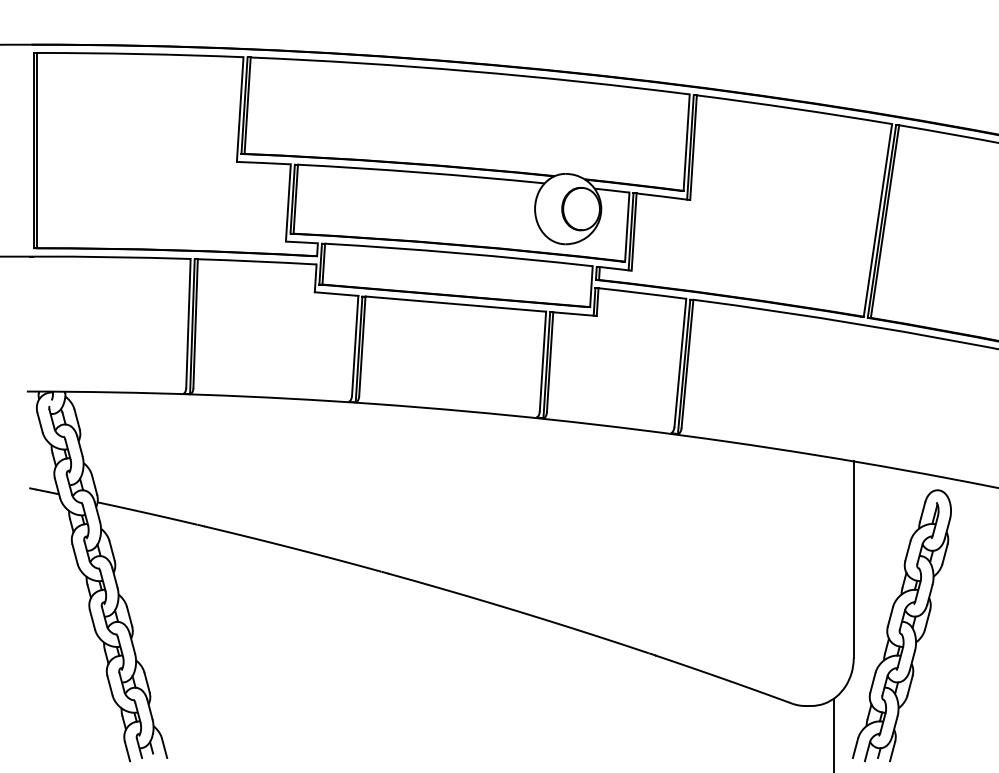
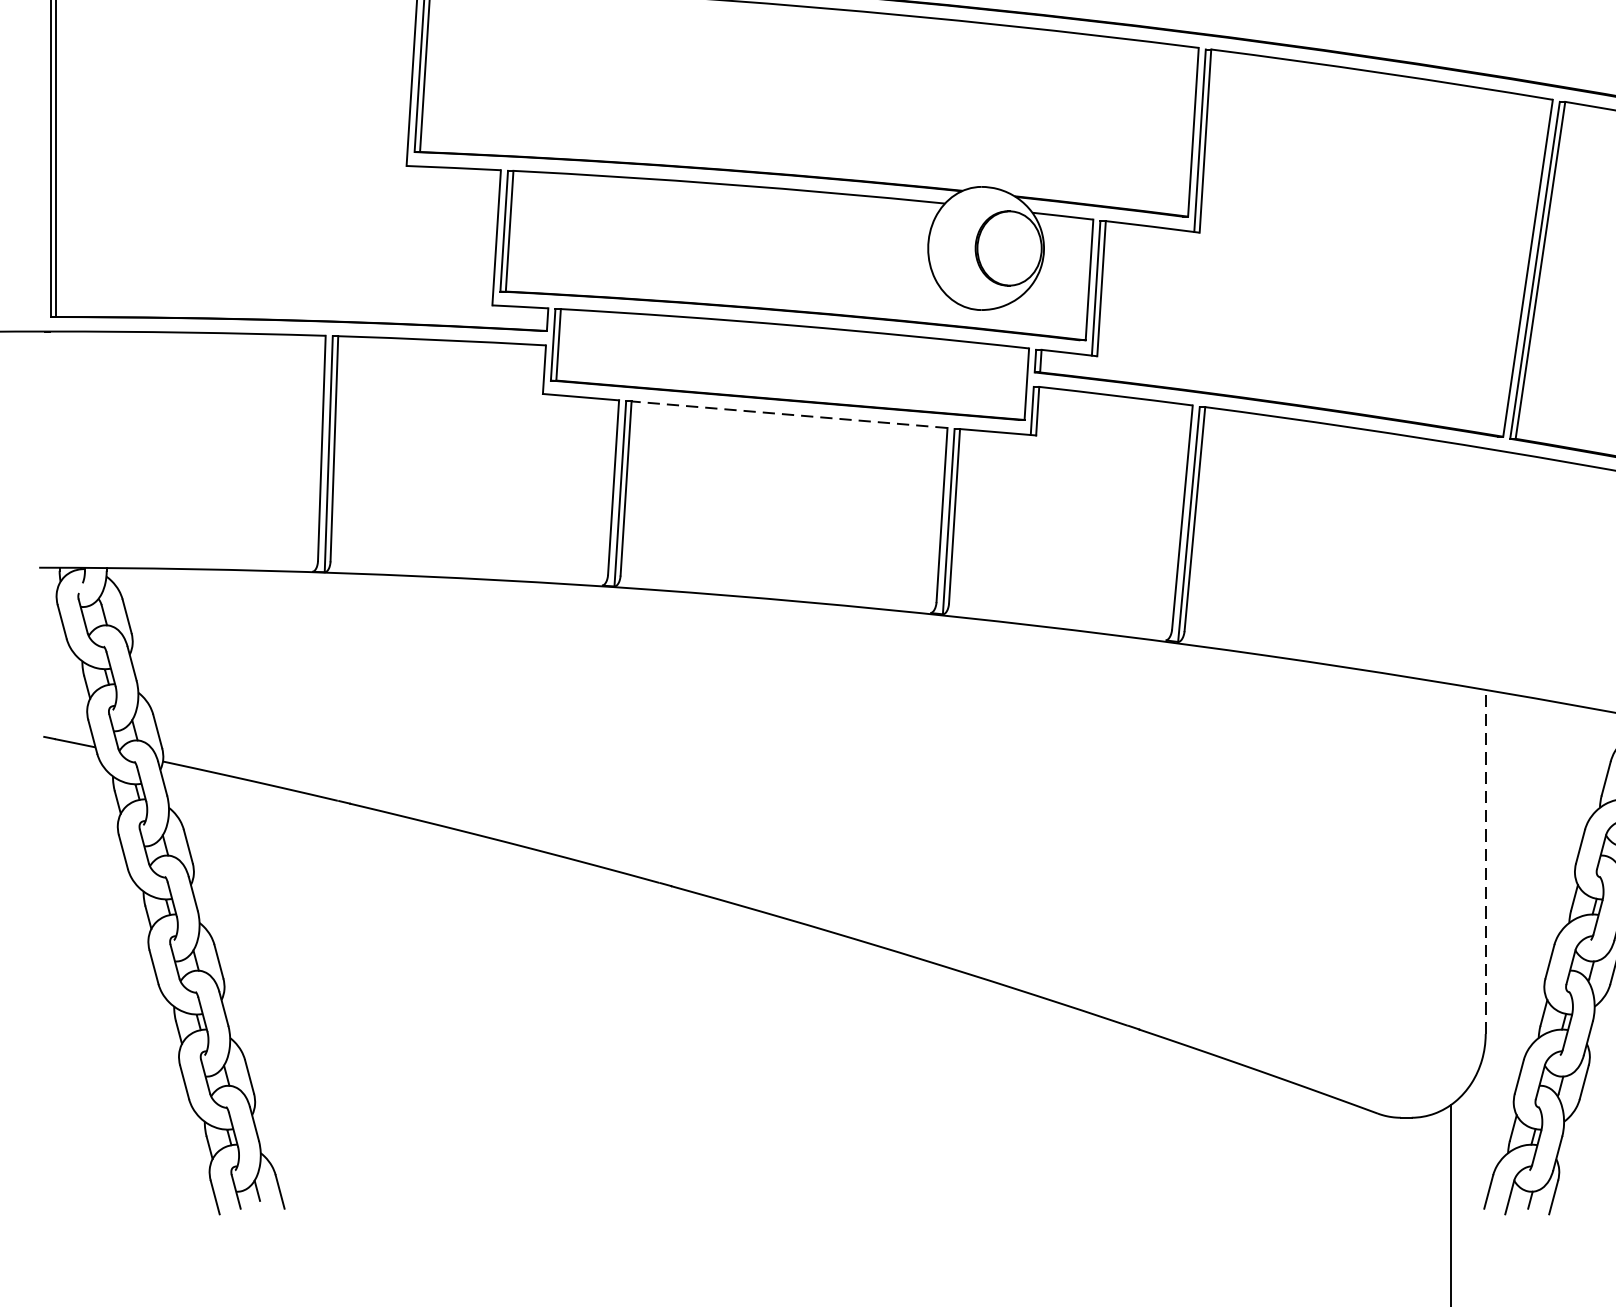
line: (455, 304) -> (789, 415), solid -> dashed
line: (853, 559) -> (1485, 861), solid -> dashed

